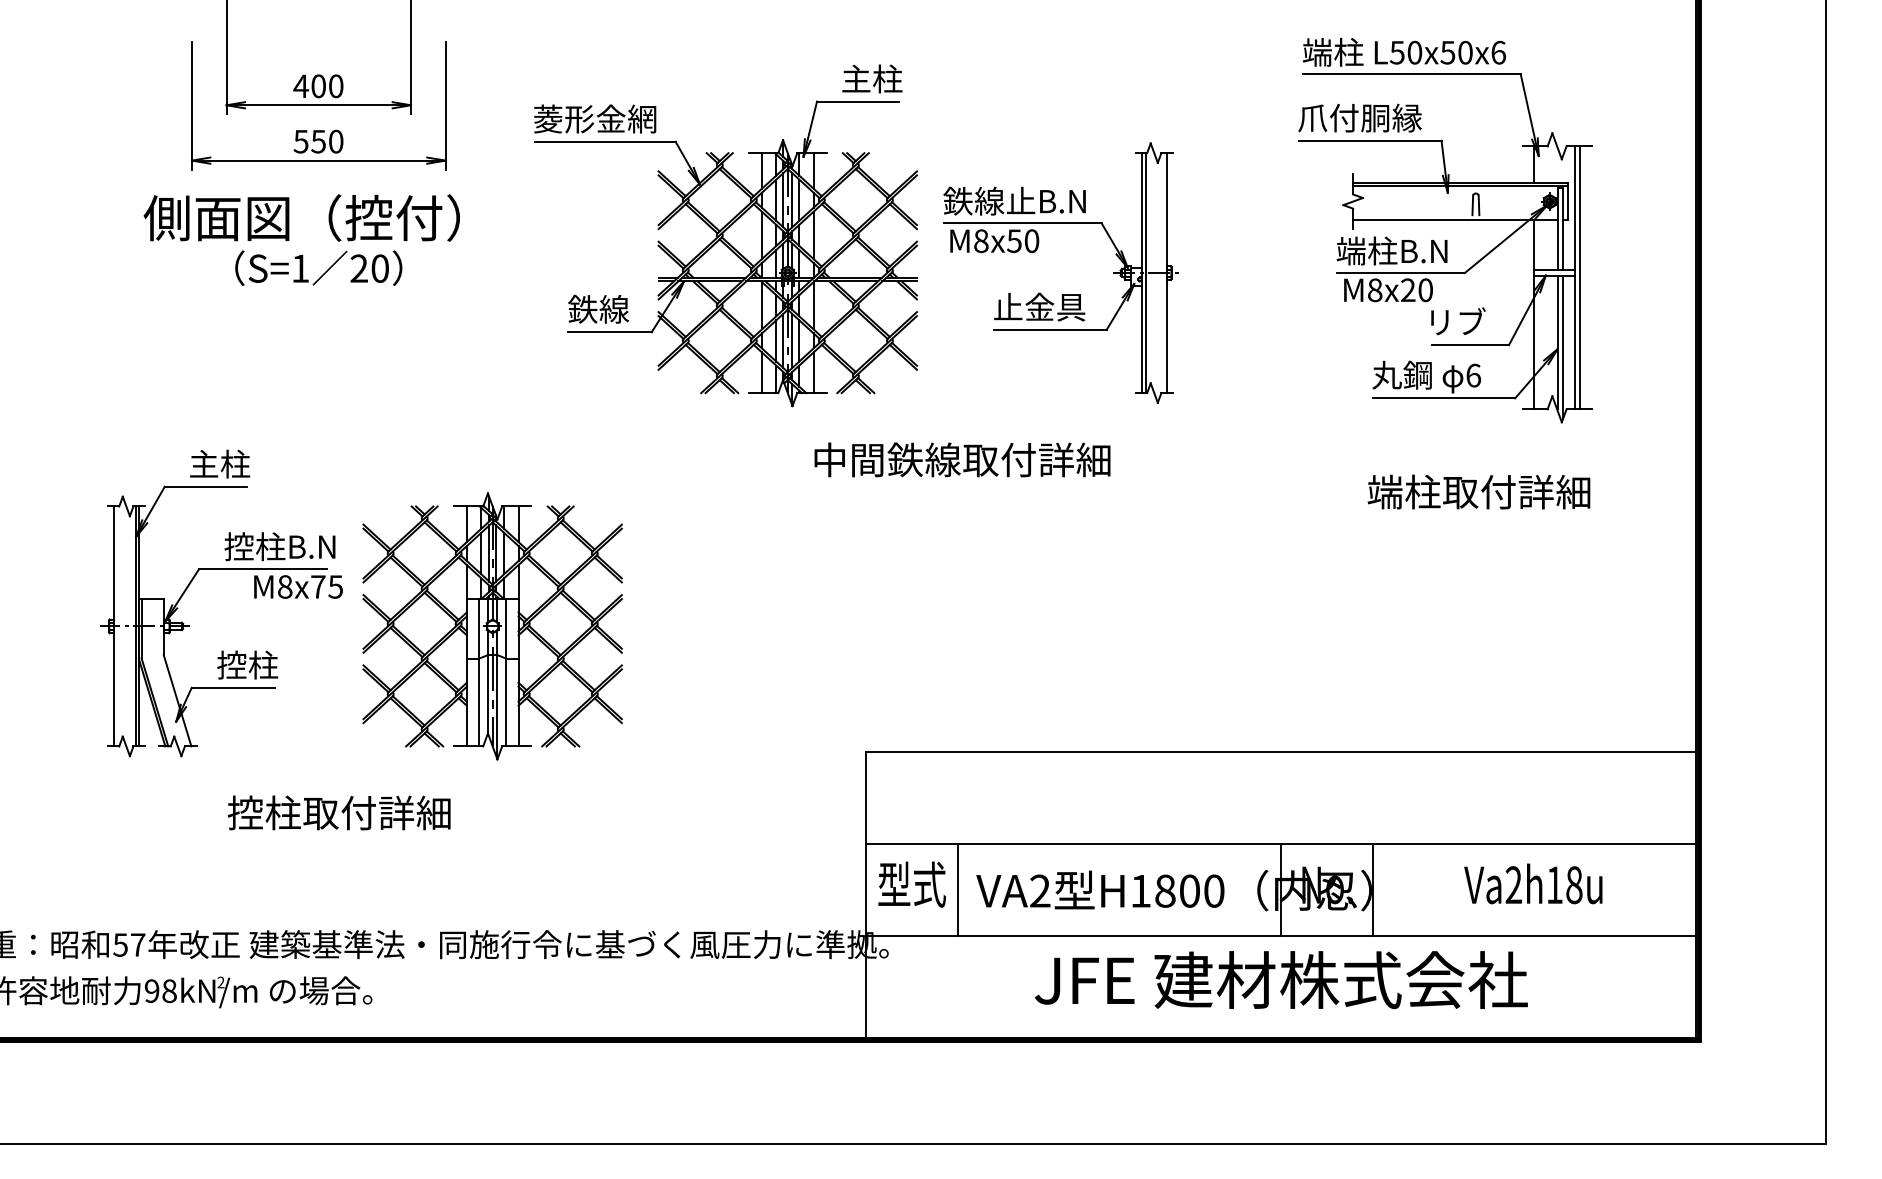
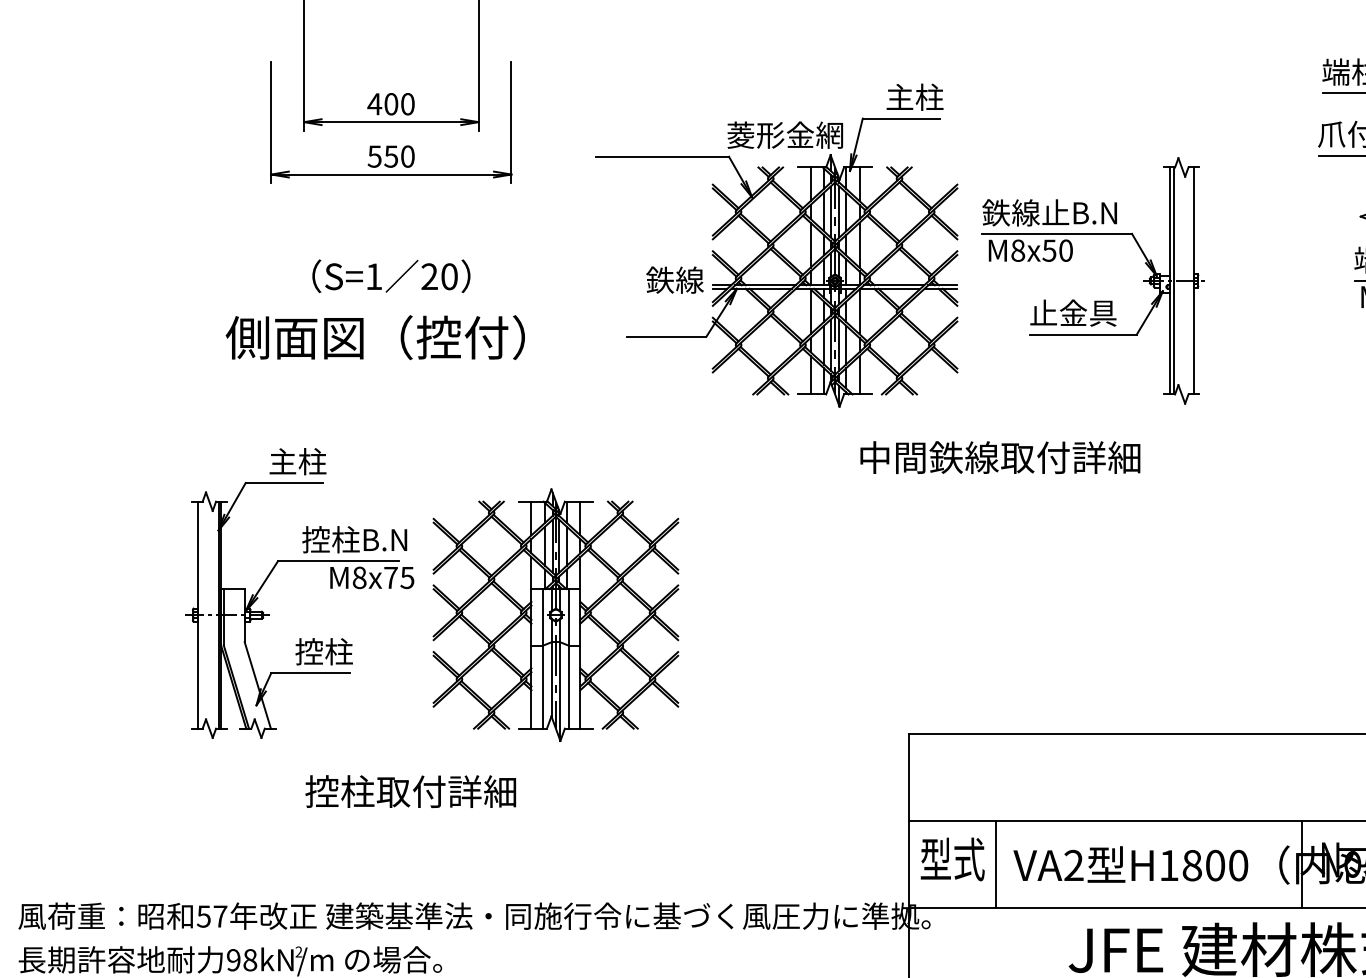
text: (595, 118) -> (785, 134), moved
text: (301, 217) -> (375, 337), moved
text: (598, 308) -> (674, 279), moved

